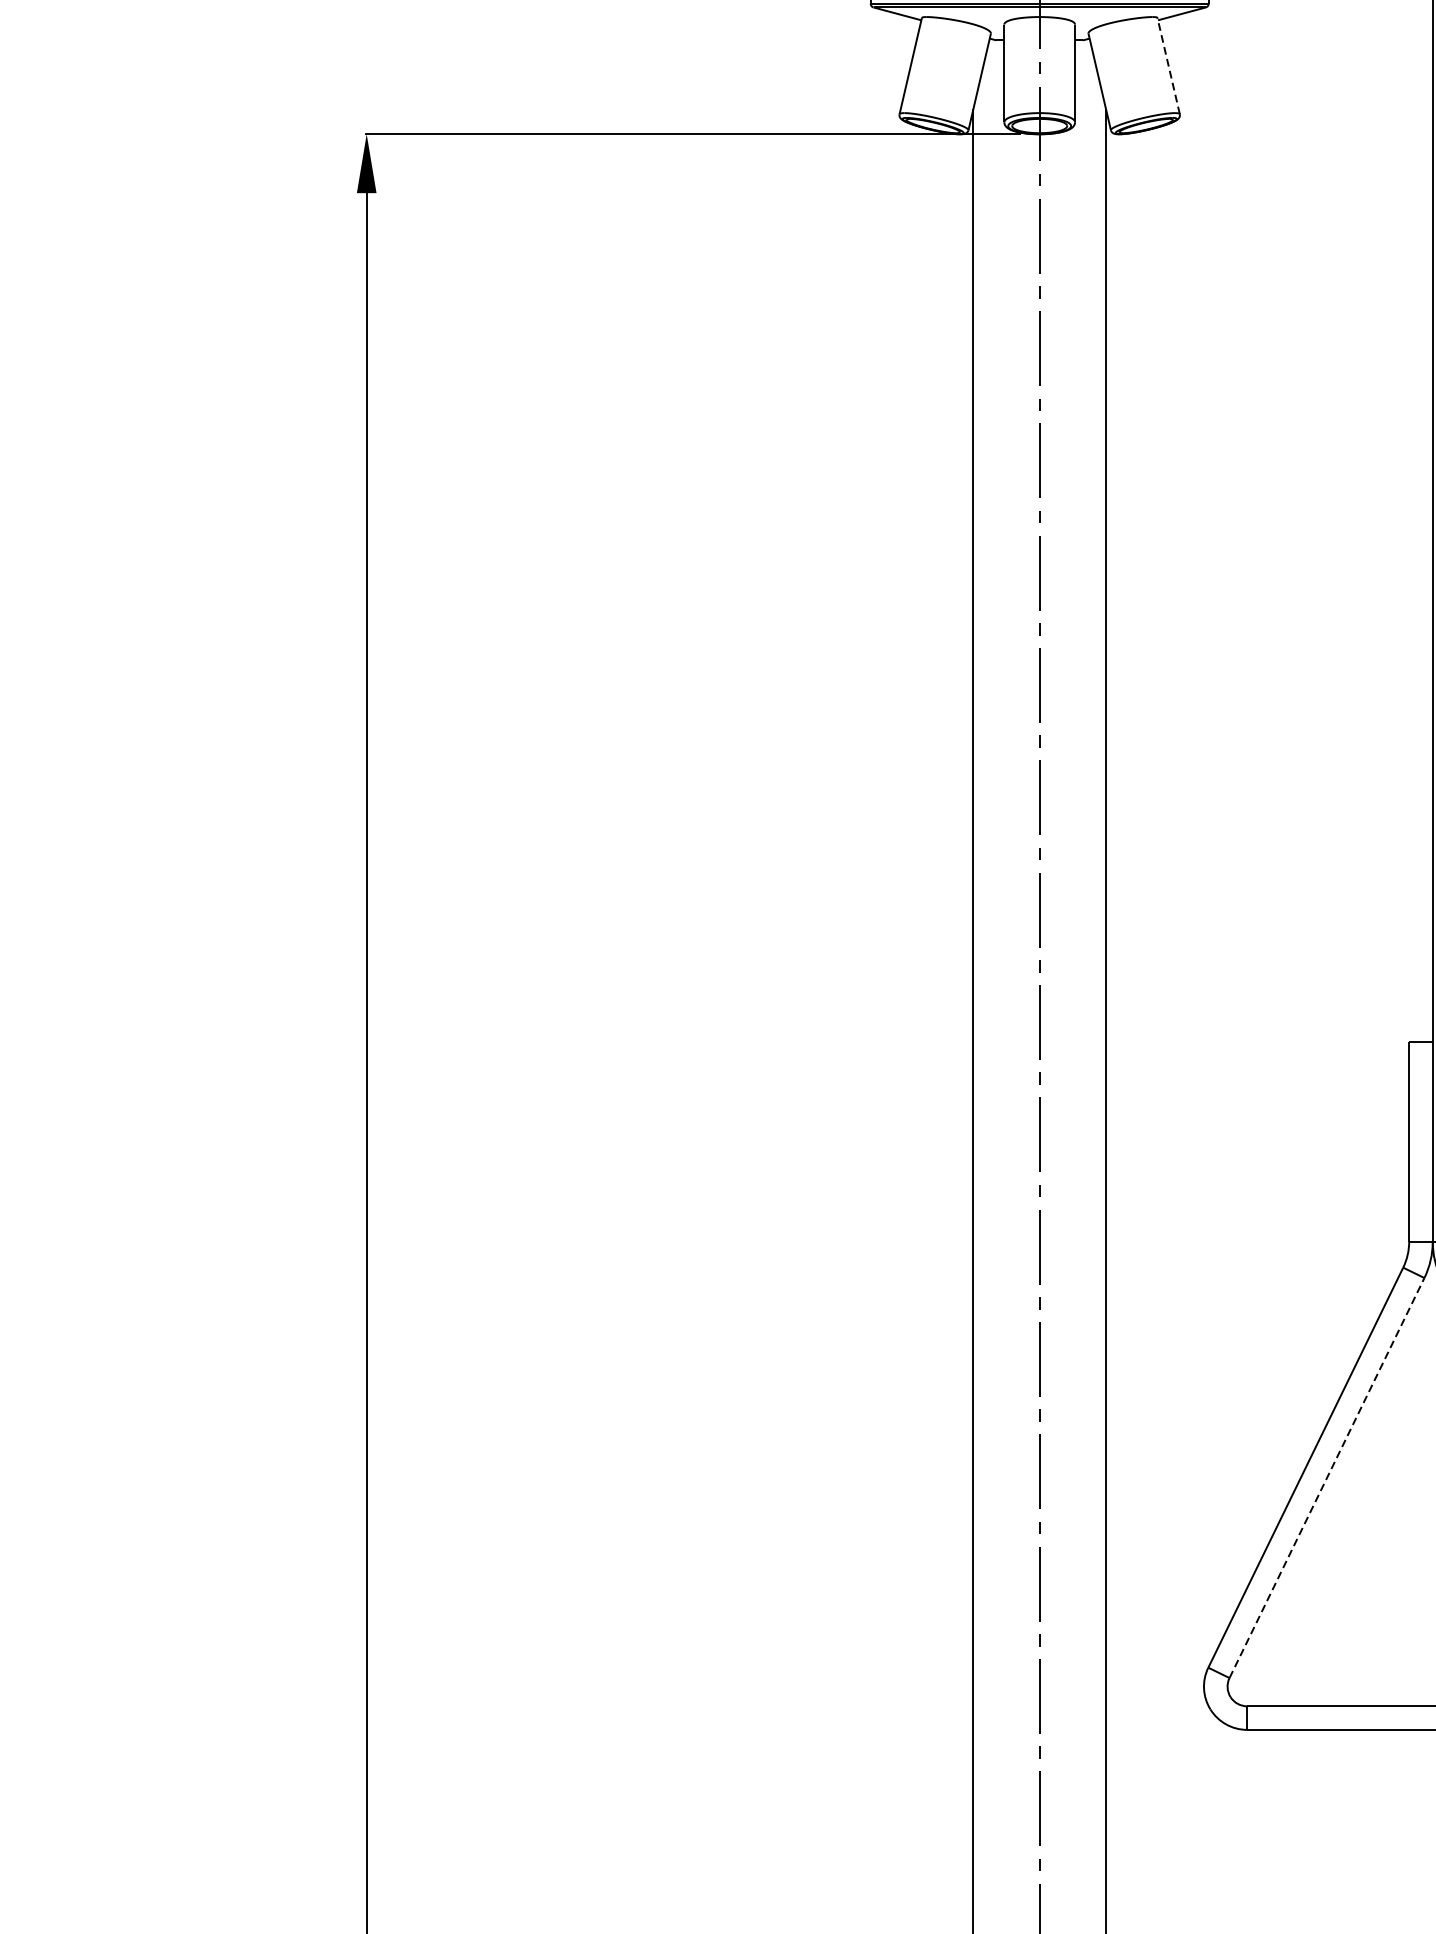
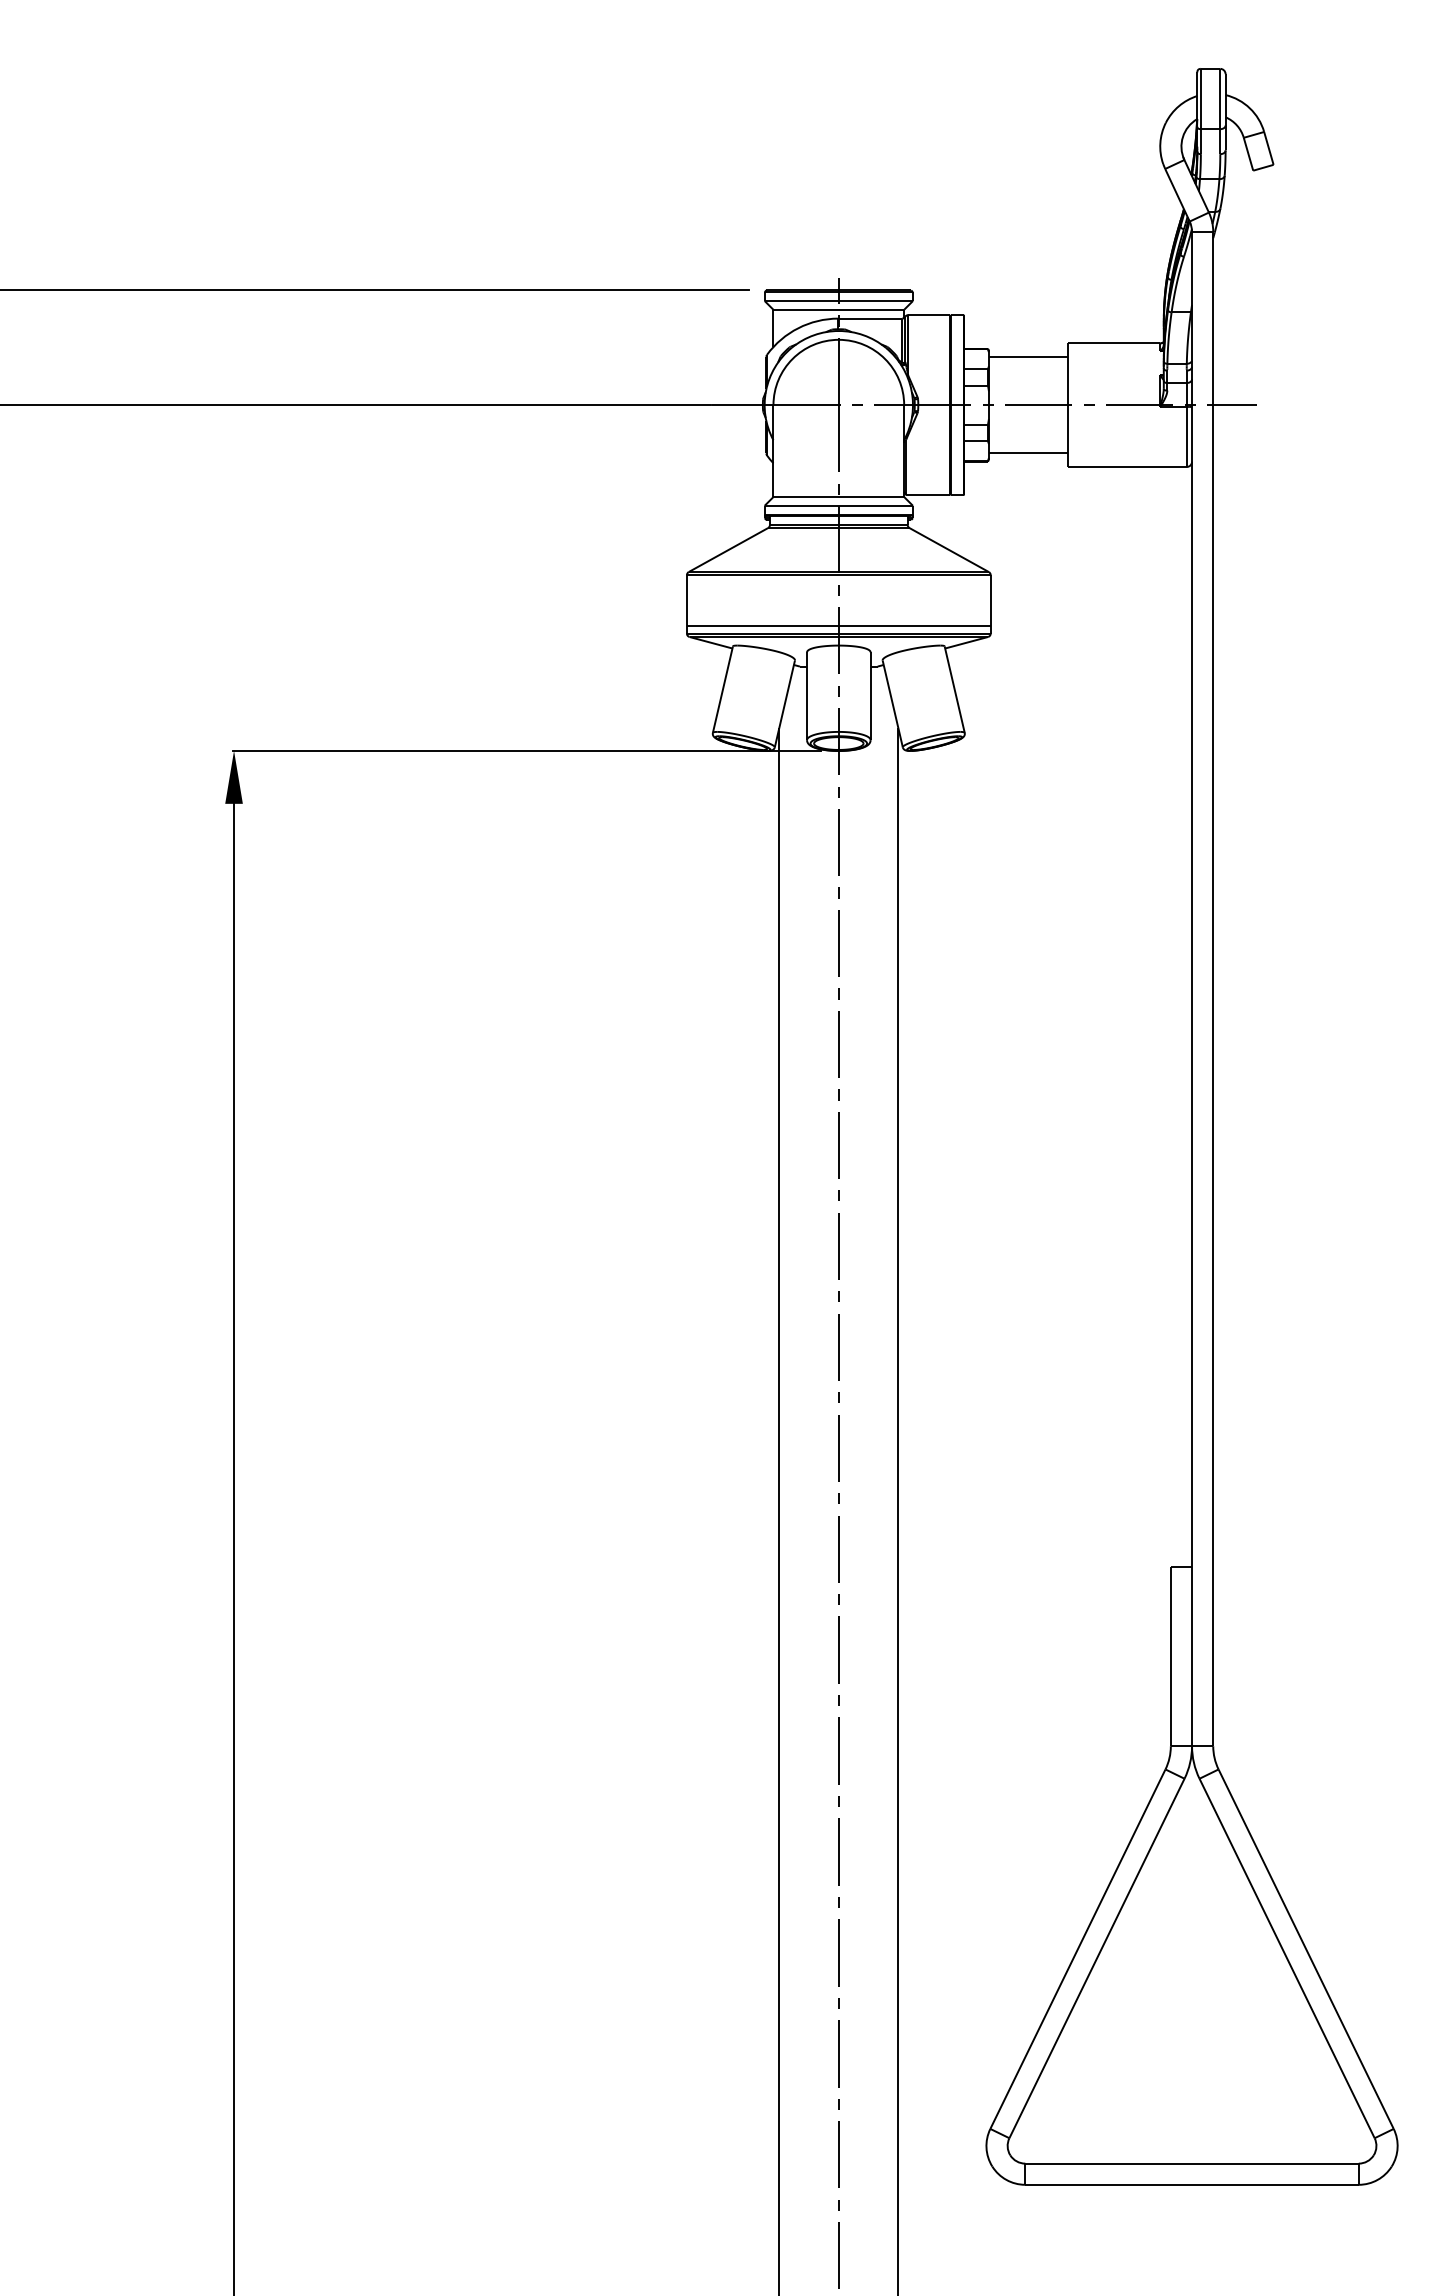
line: (1168, 65) -> (954, 689), dashed -> solid
line: (1326, 1478) -> (1096, 1958), dashed -> solid

